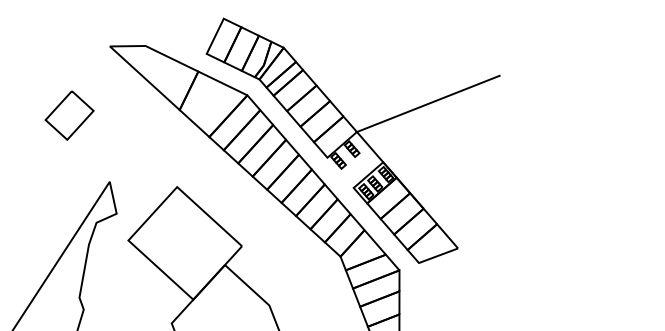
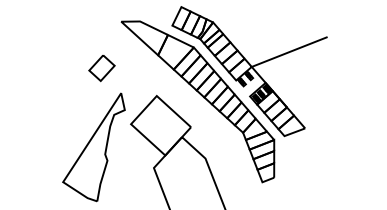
part: (68, 116) -> (101, 68), moved

